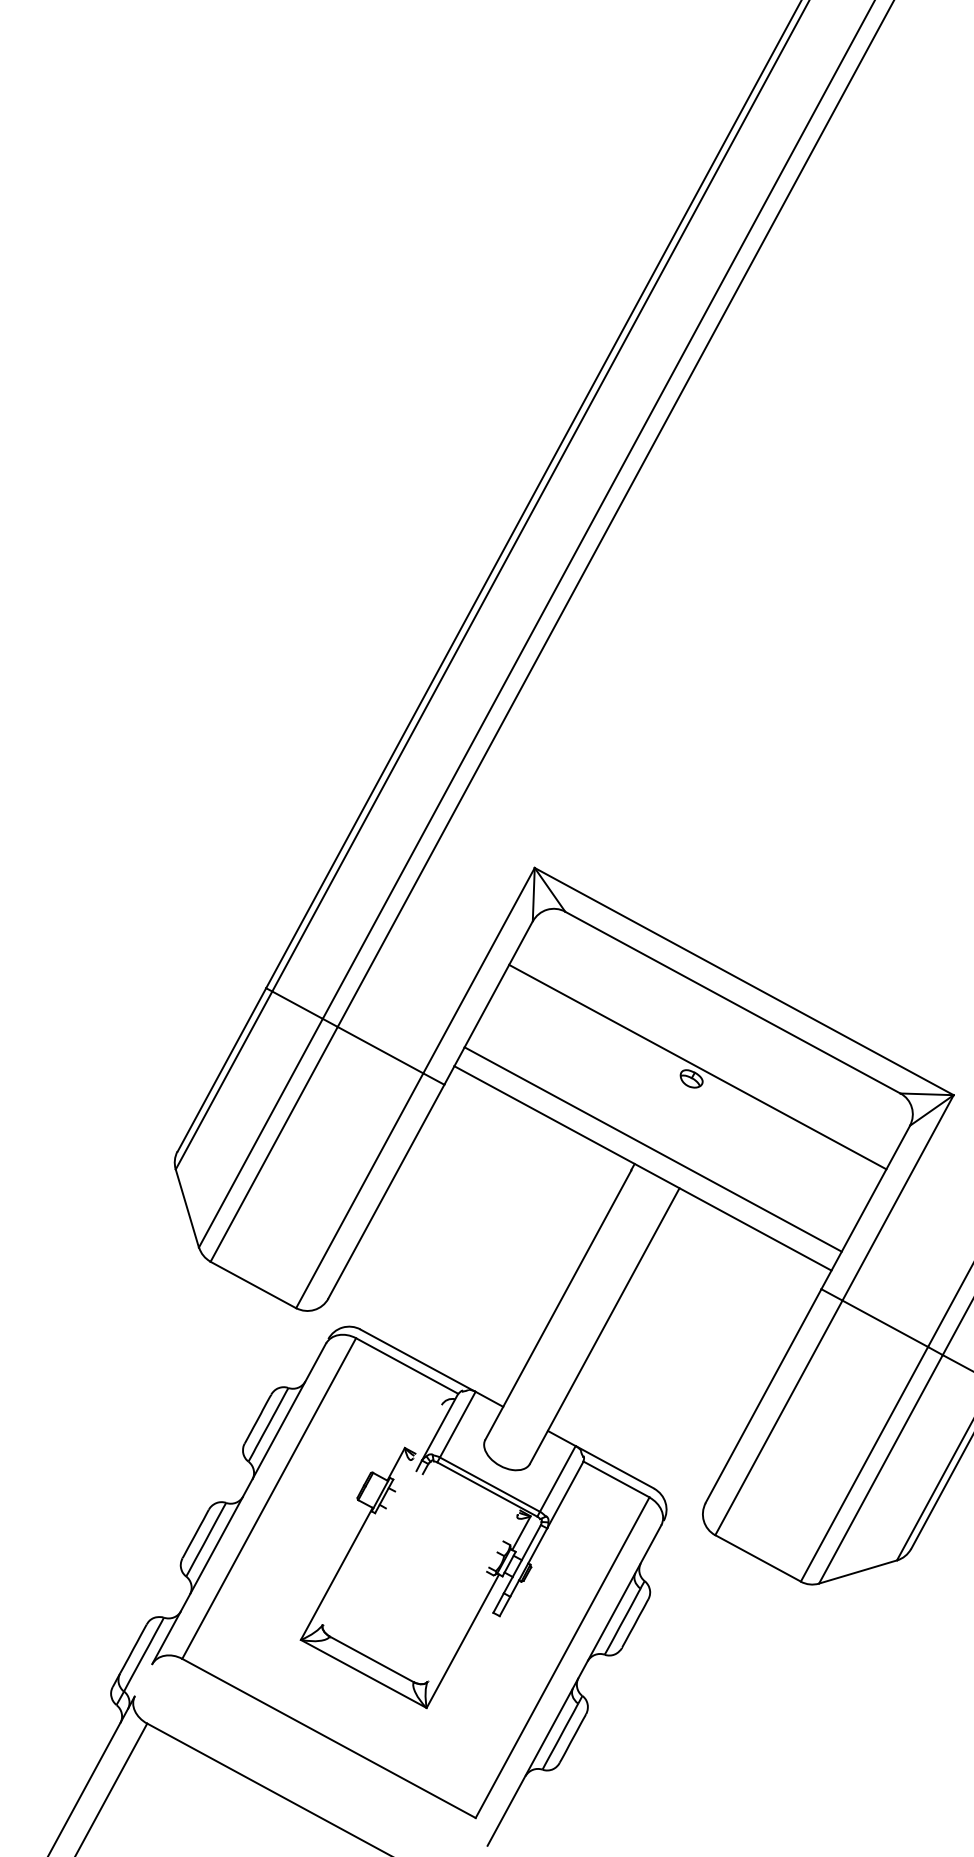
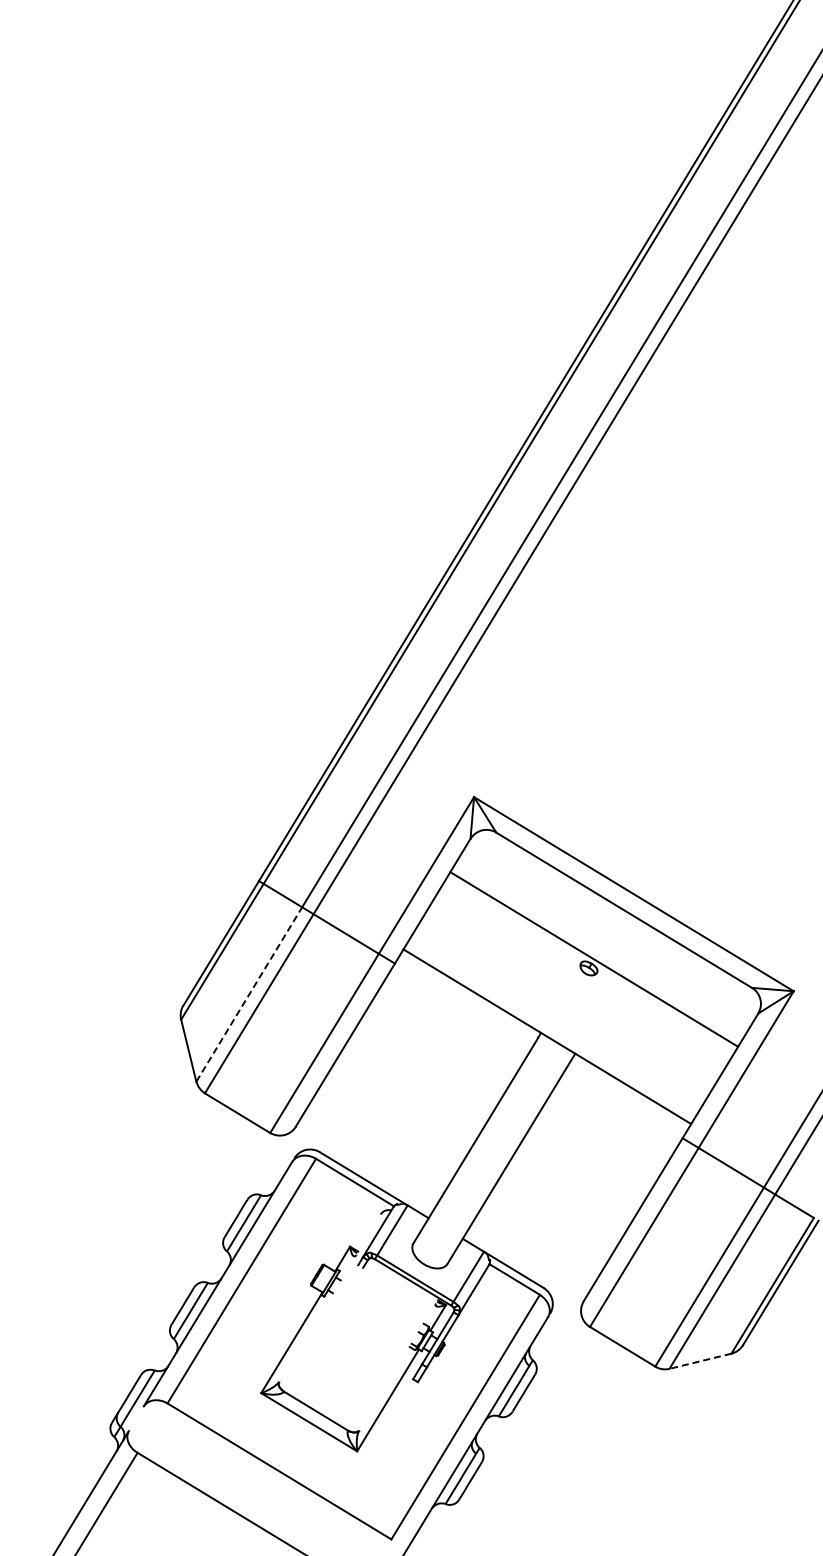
line: (261, 1133) -> (249, 994), solid -> dashed
line: (653, 1148) -> (556, 1021), removed
line: (858, 1572) -> (700, 1361), solid -> dashed

